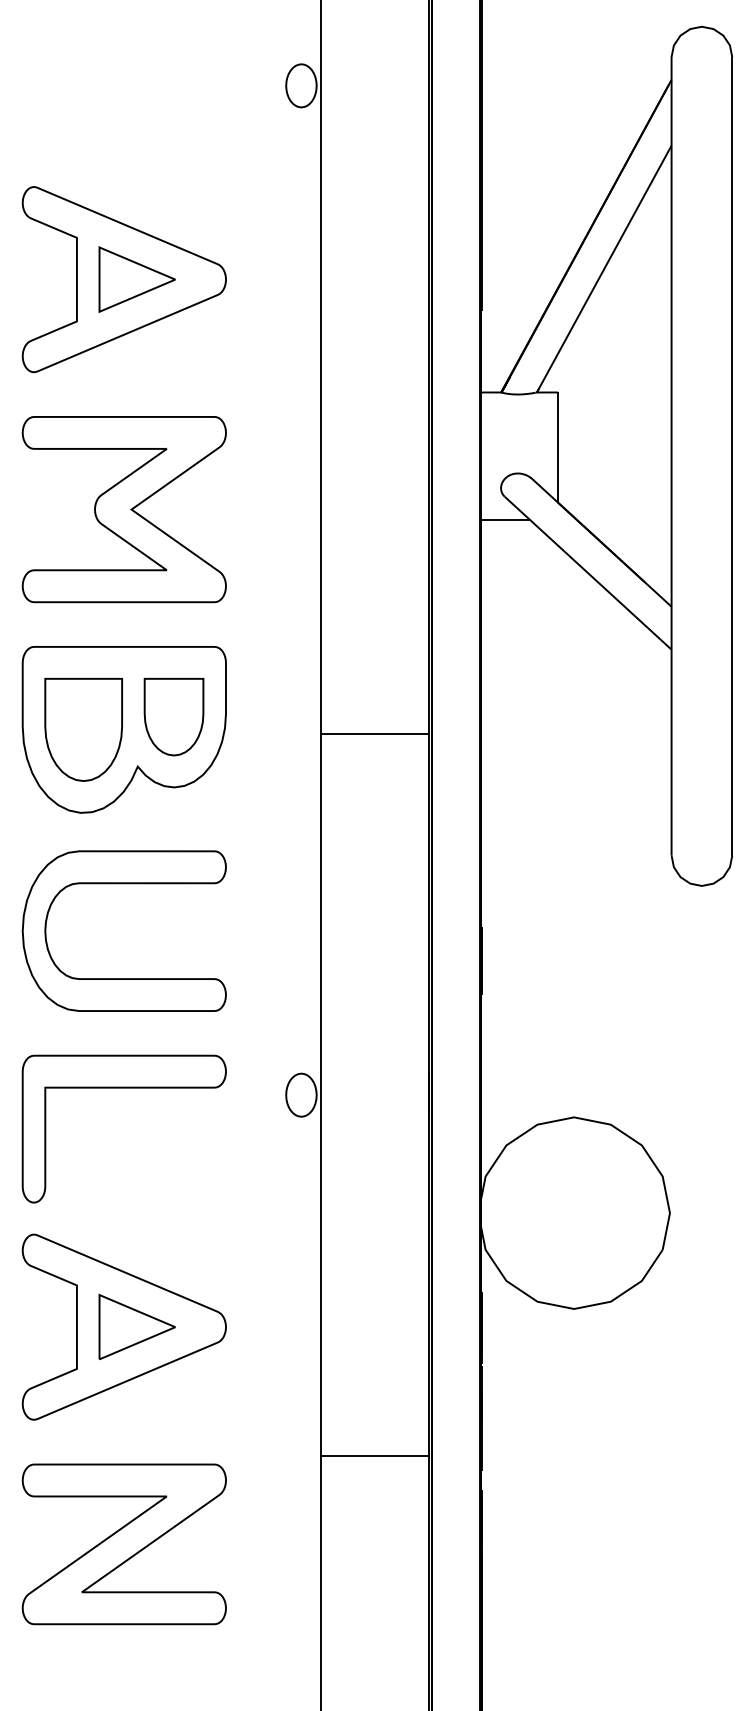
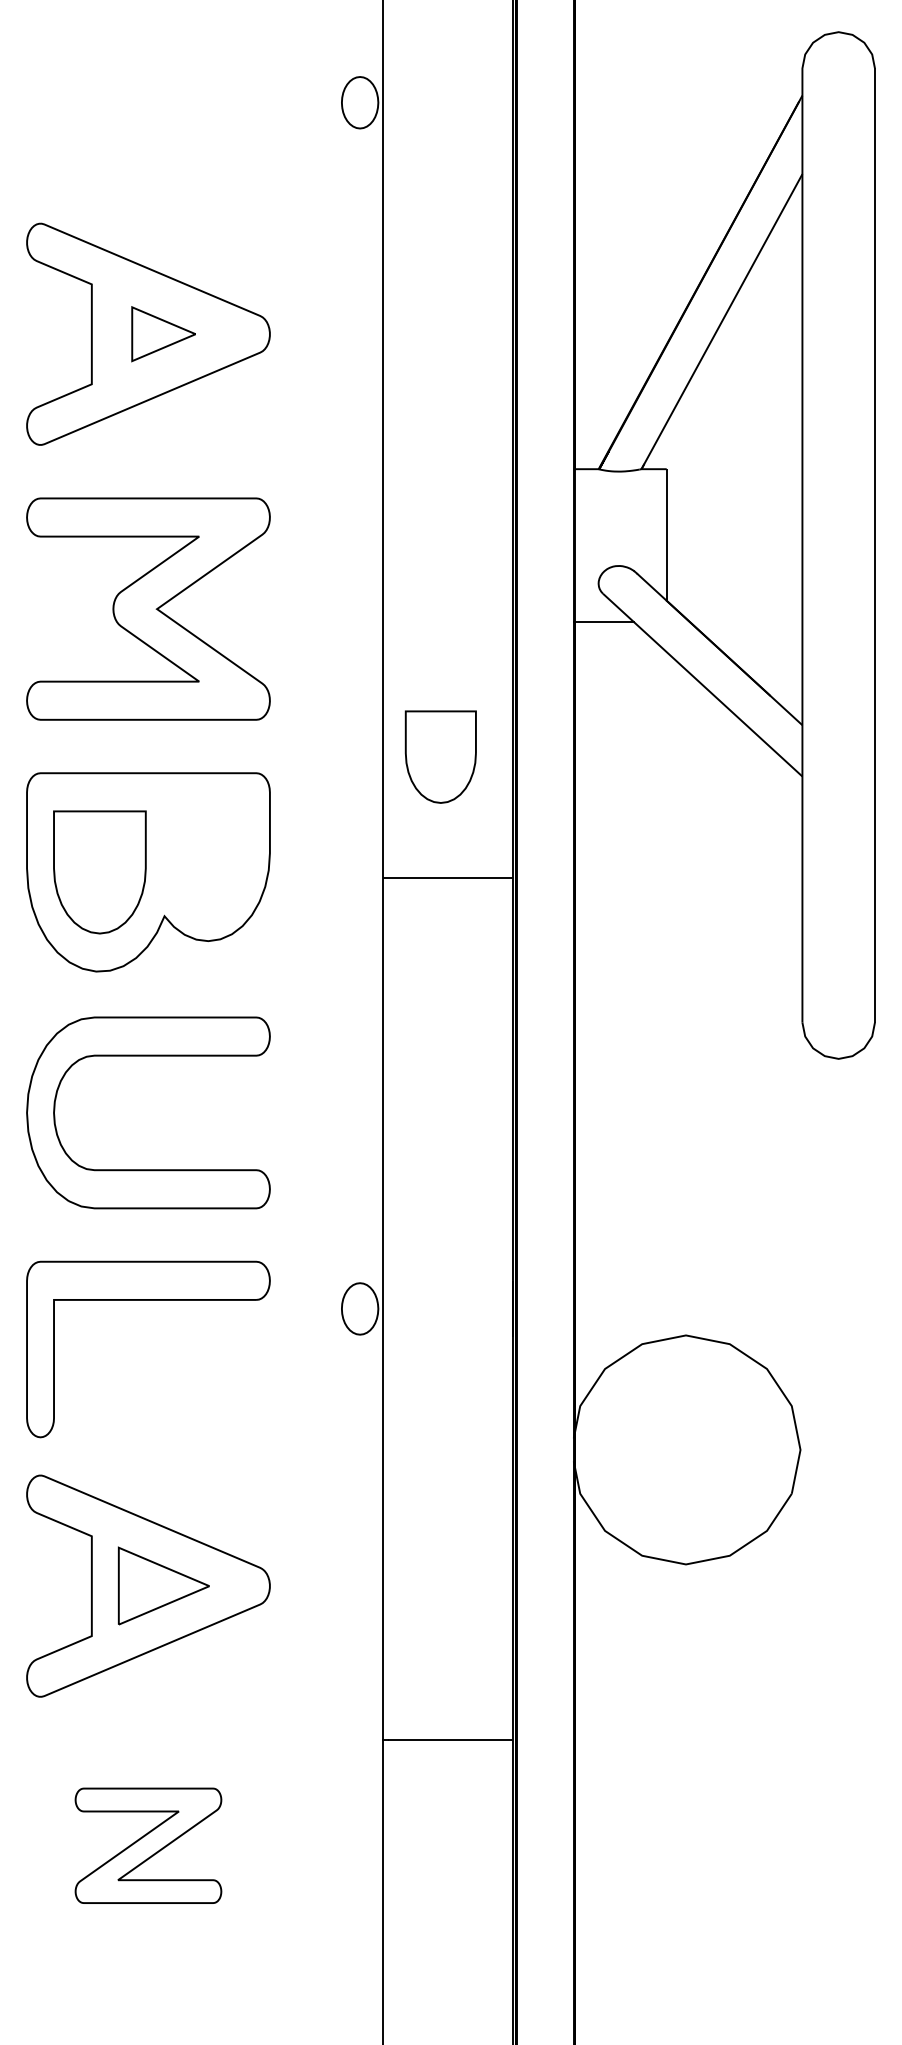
part: (136, 278) -> (163, 333), size x0.7
part: (173, 716) -> (440, 756), moved
part: (124, 1544) -> (148, 1845), size x0.6

